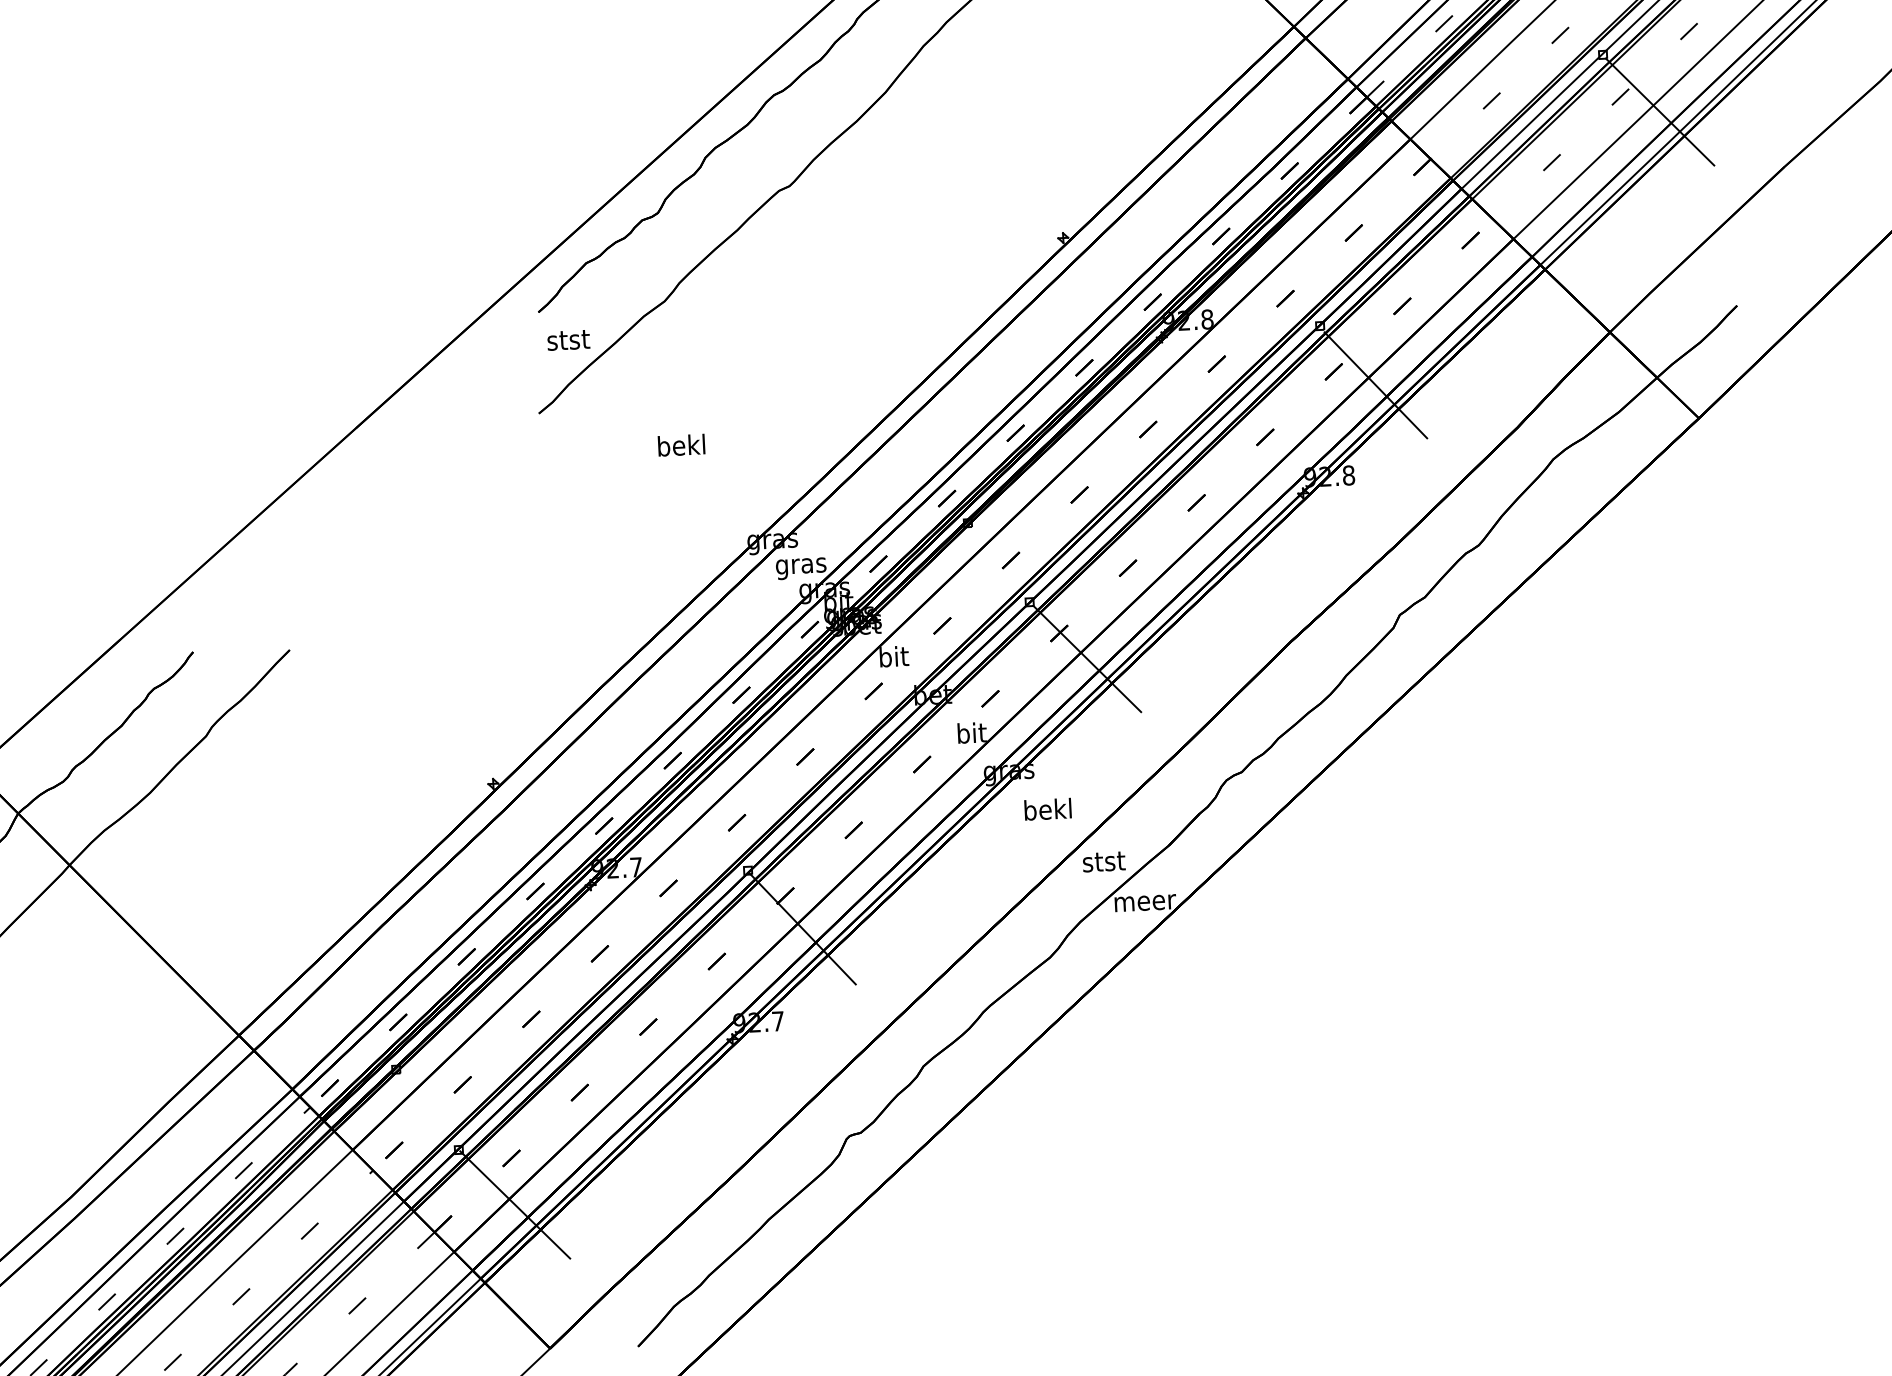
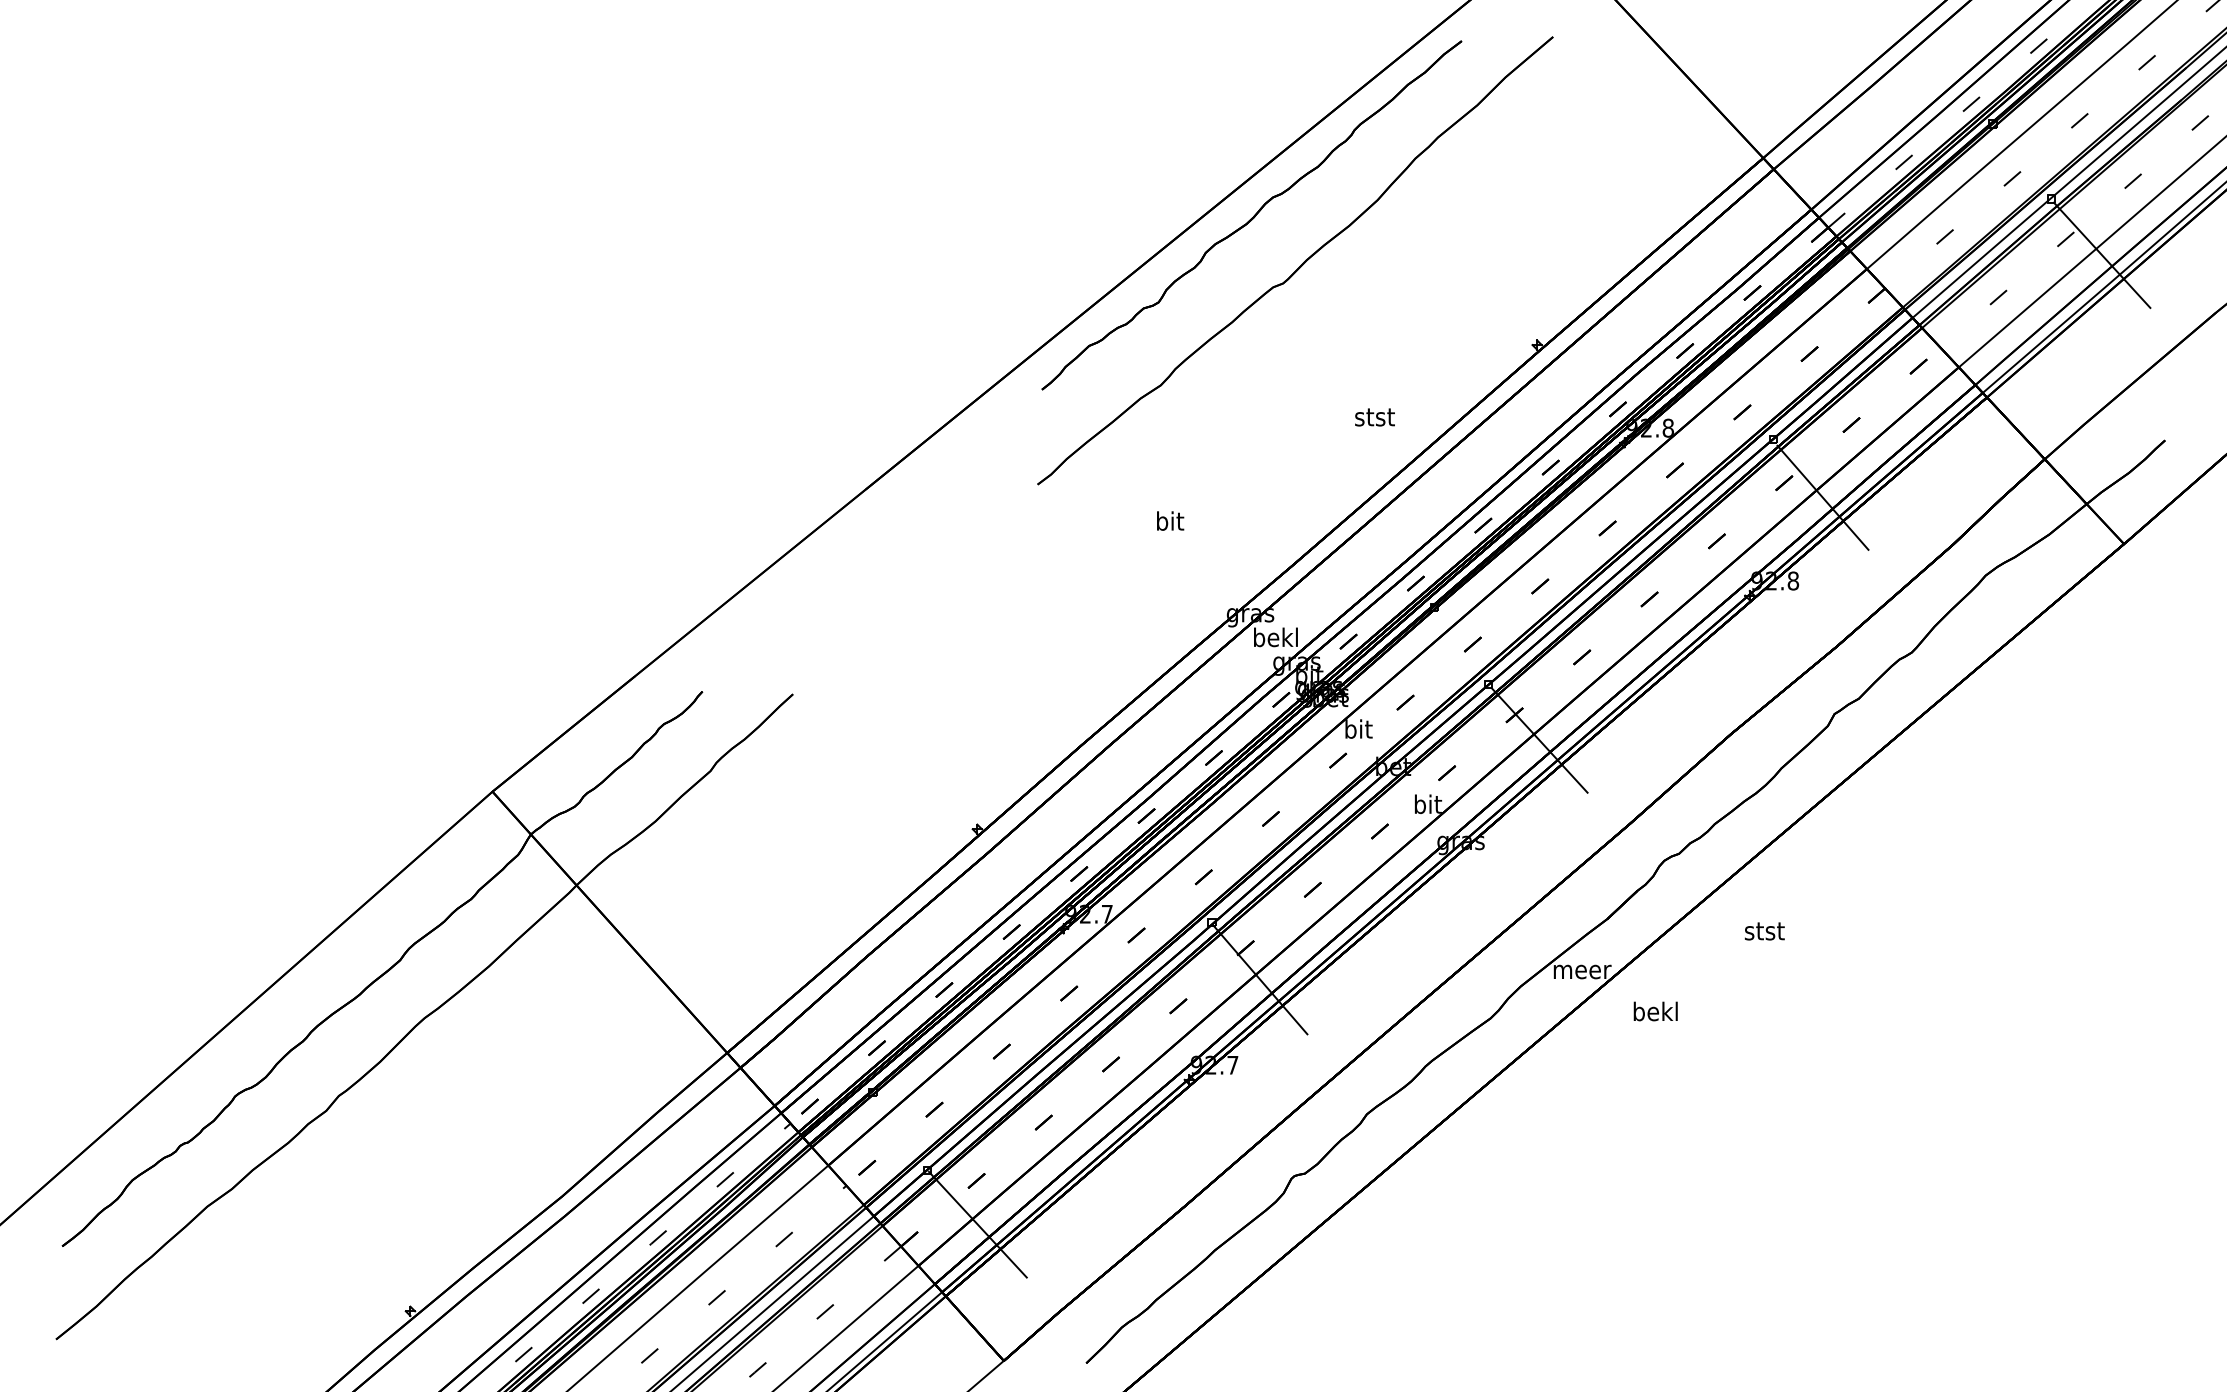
text: (568, 340) -> (1374, 417), moved
text: (681, 444) -> (1169, 520), bekl -> bit
text: (800, 565) -> (1275, 639), gras -> bekl
text: (1047, 809) -> (1655, 1011), moved
text: (1103, 862) -> (1764, 931), moved

